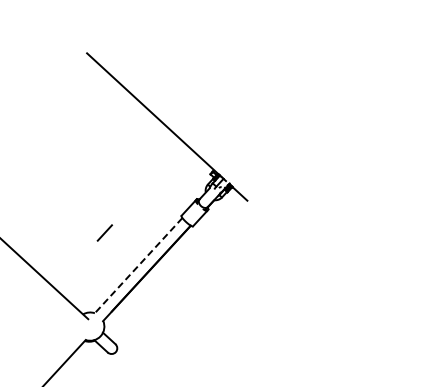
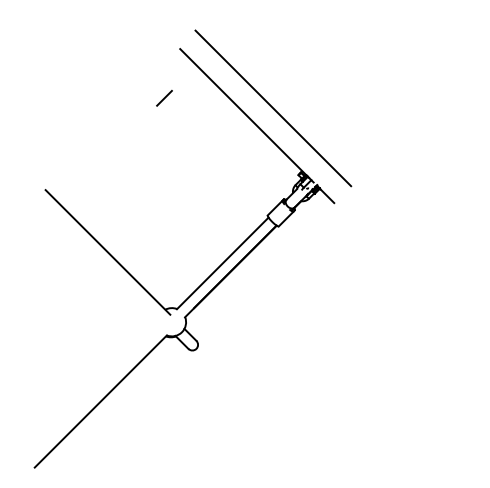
line: (182, 108) -> (273, 108), added
line: (104, 232) -> (164, 97), moved
line: (138, 265) -> (222, 263), dashed -> solid

